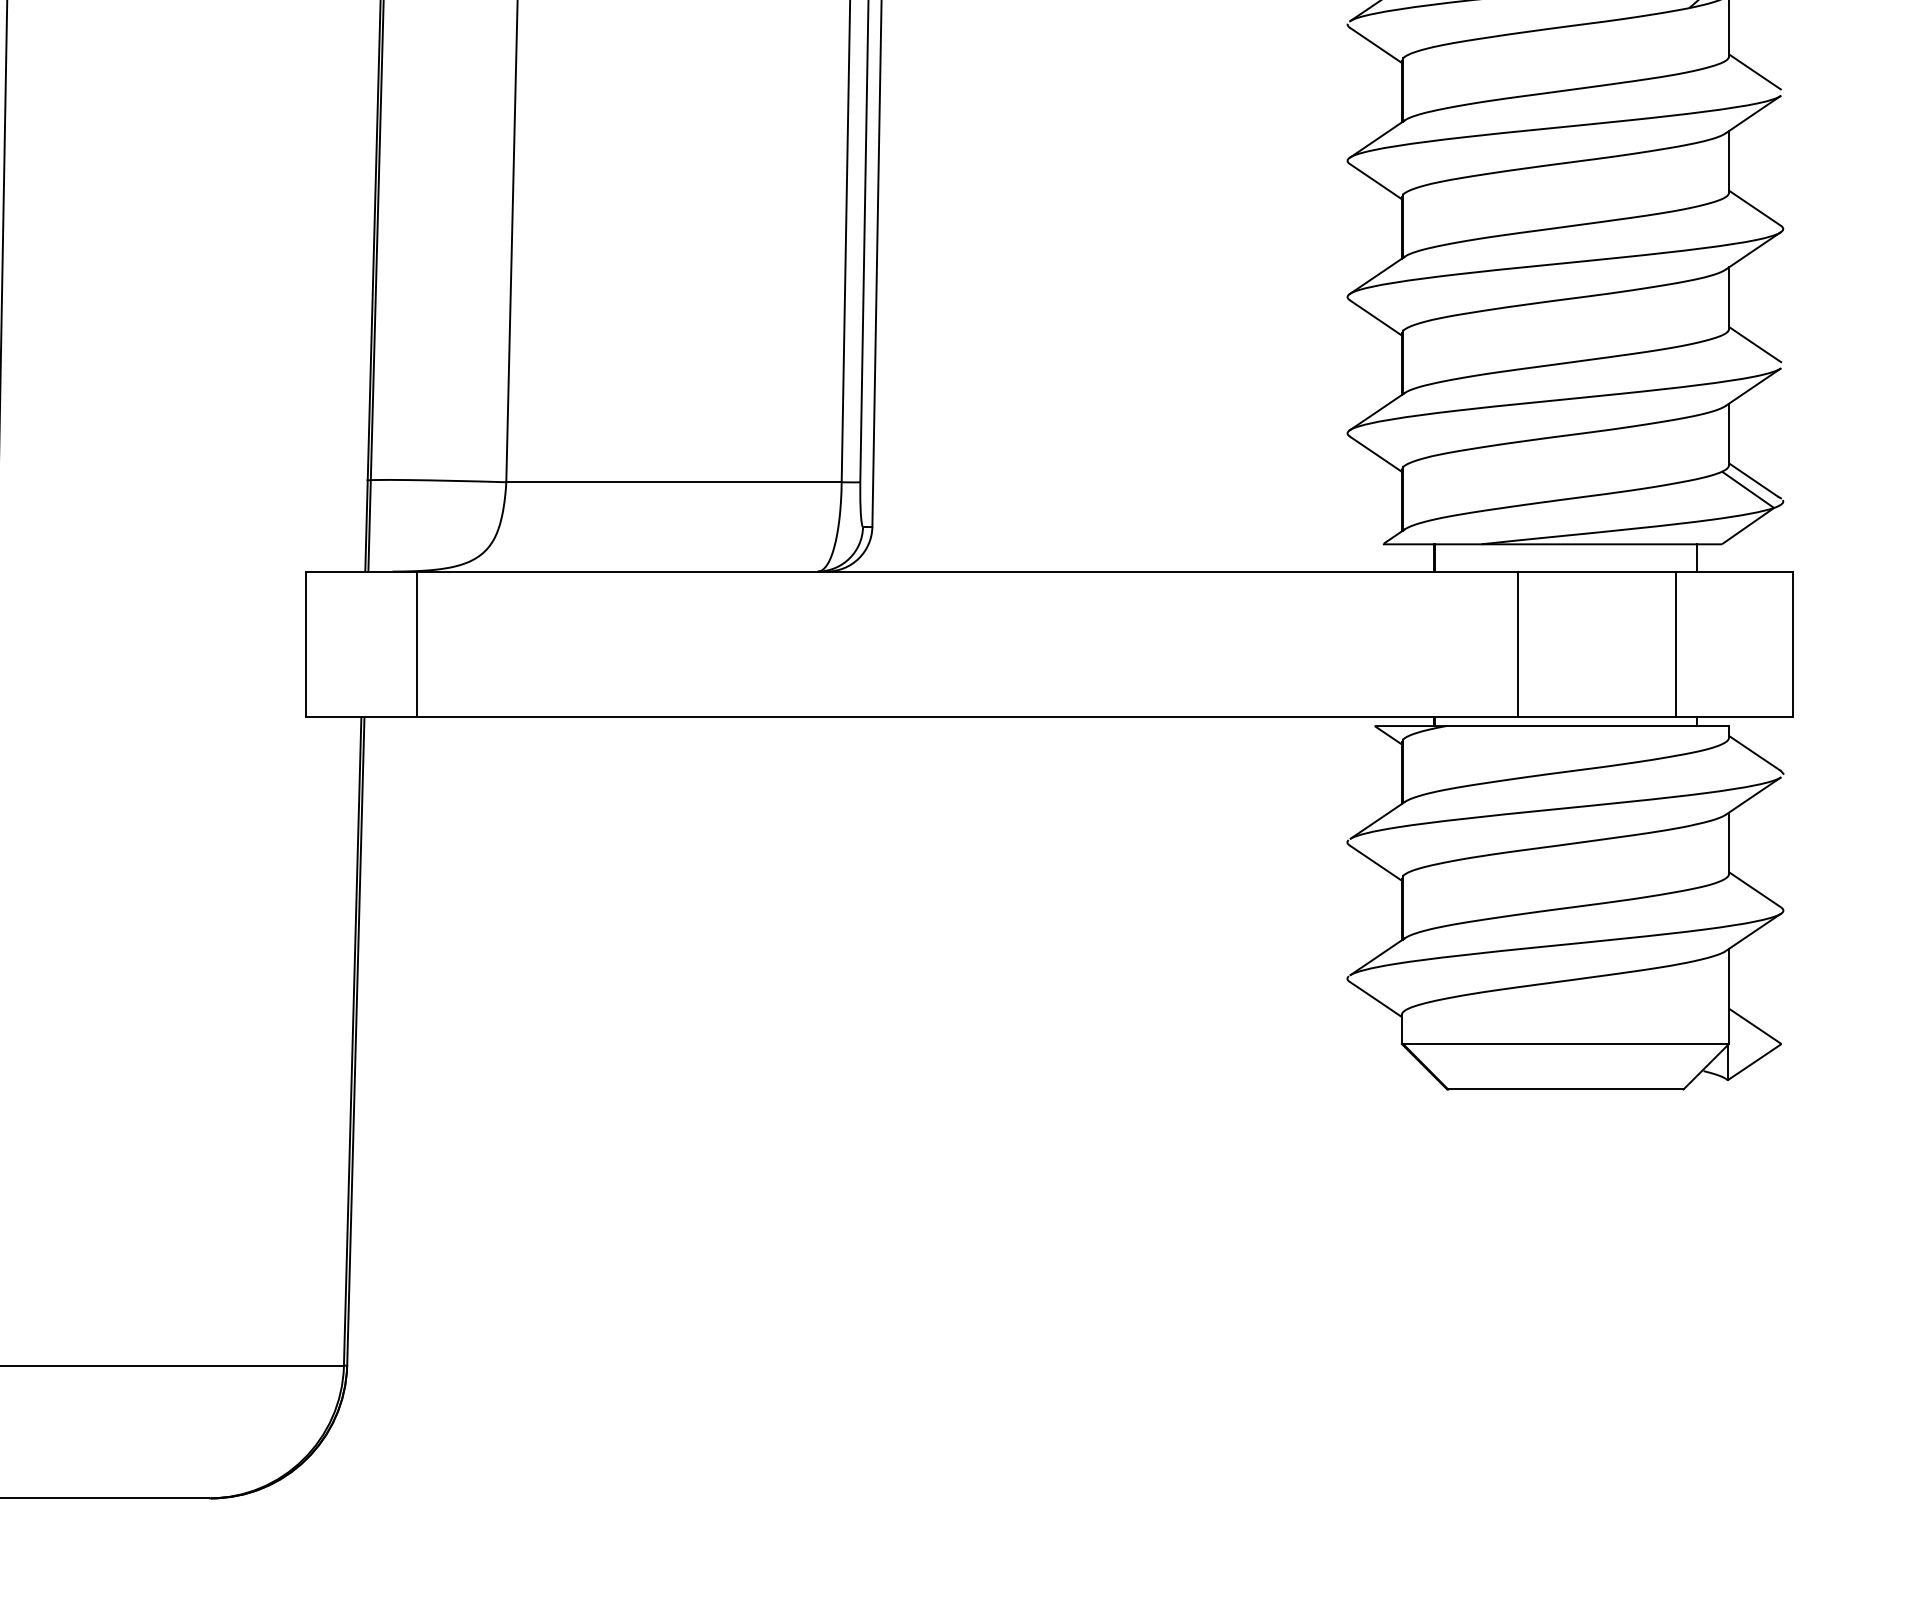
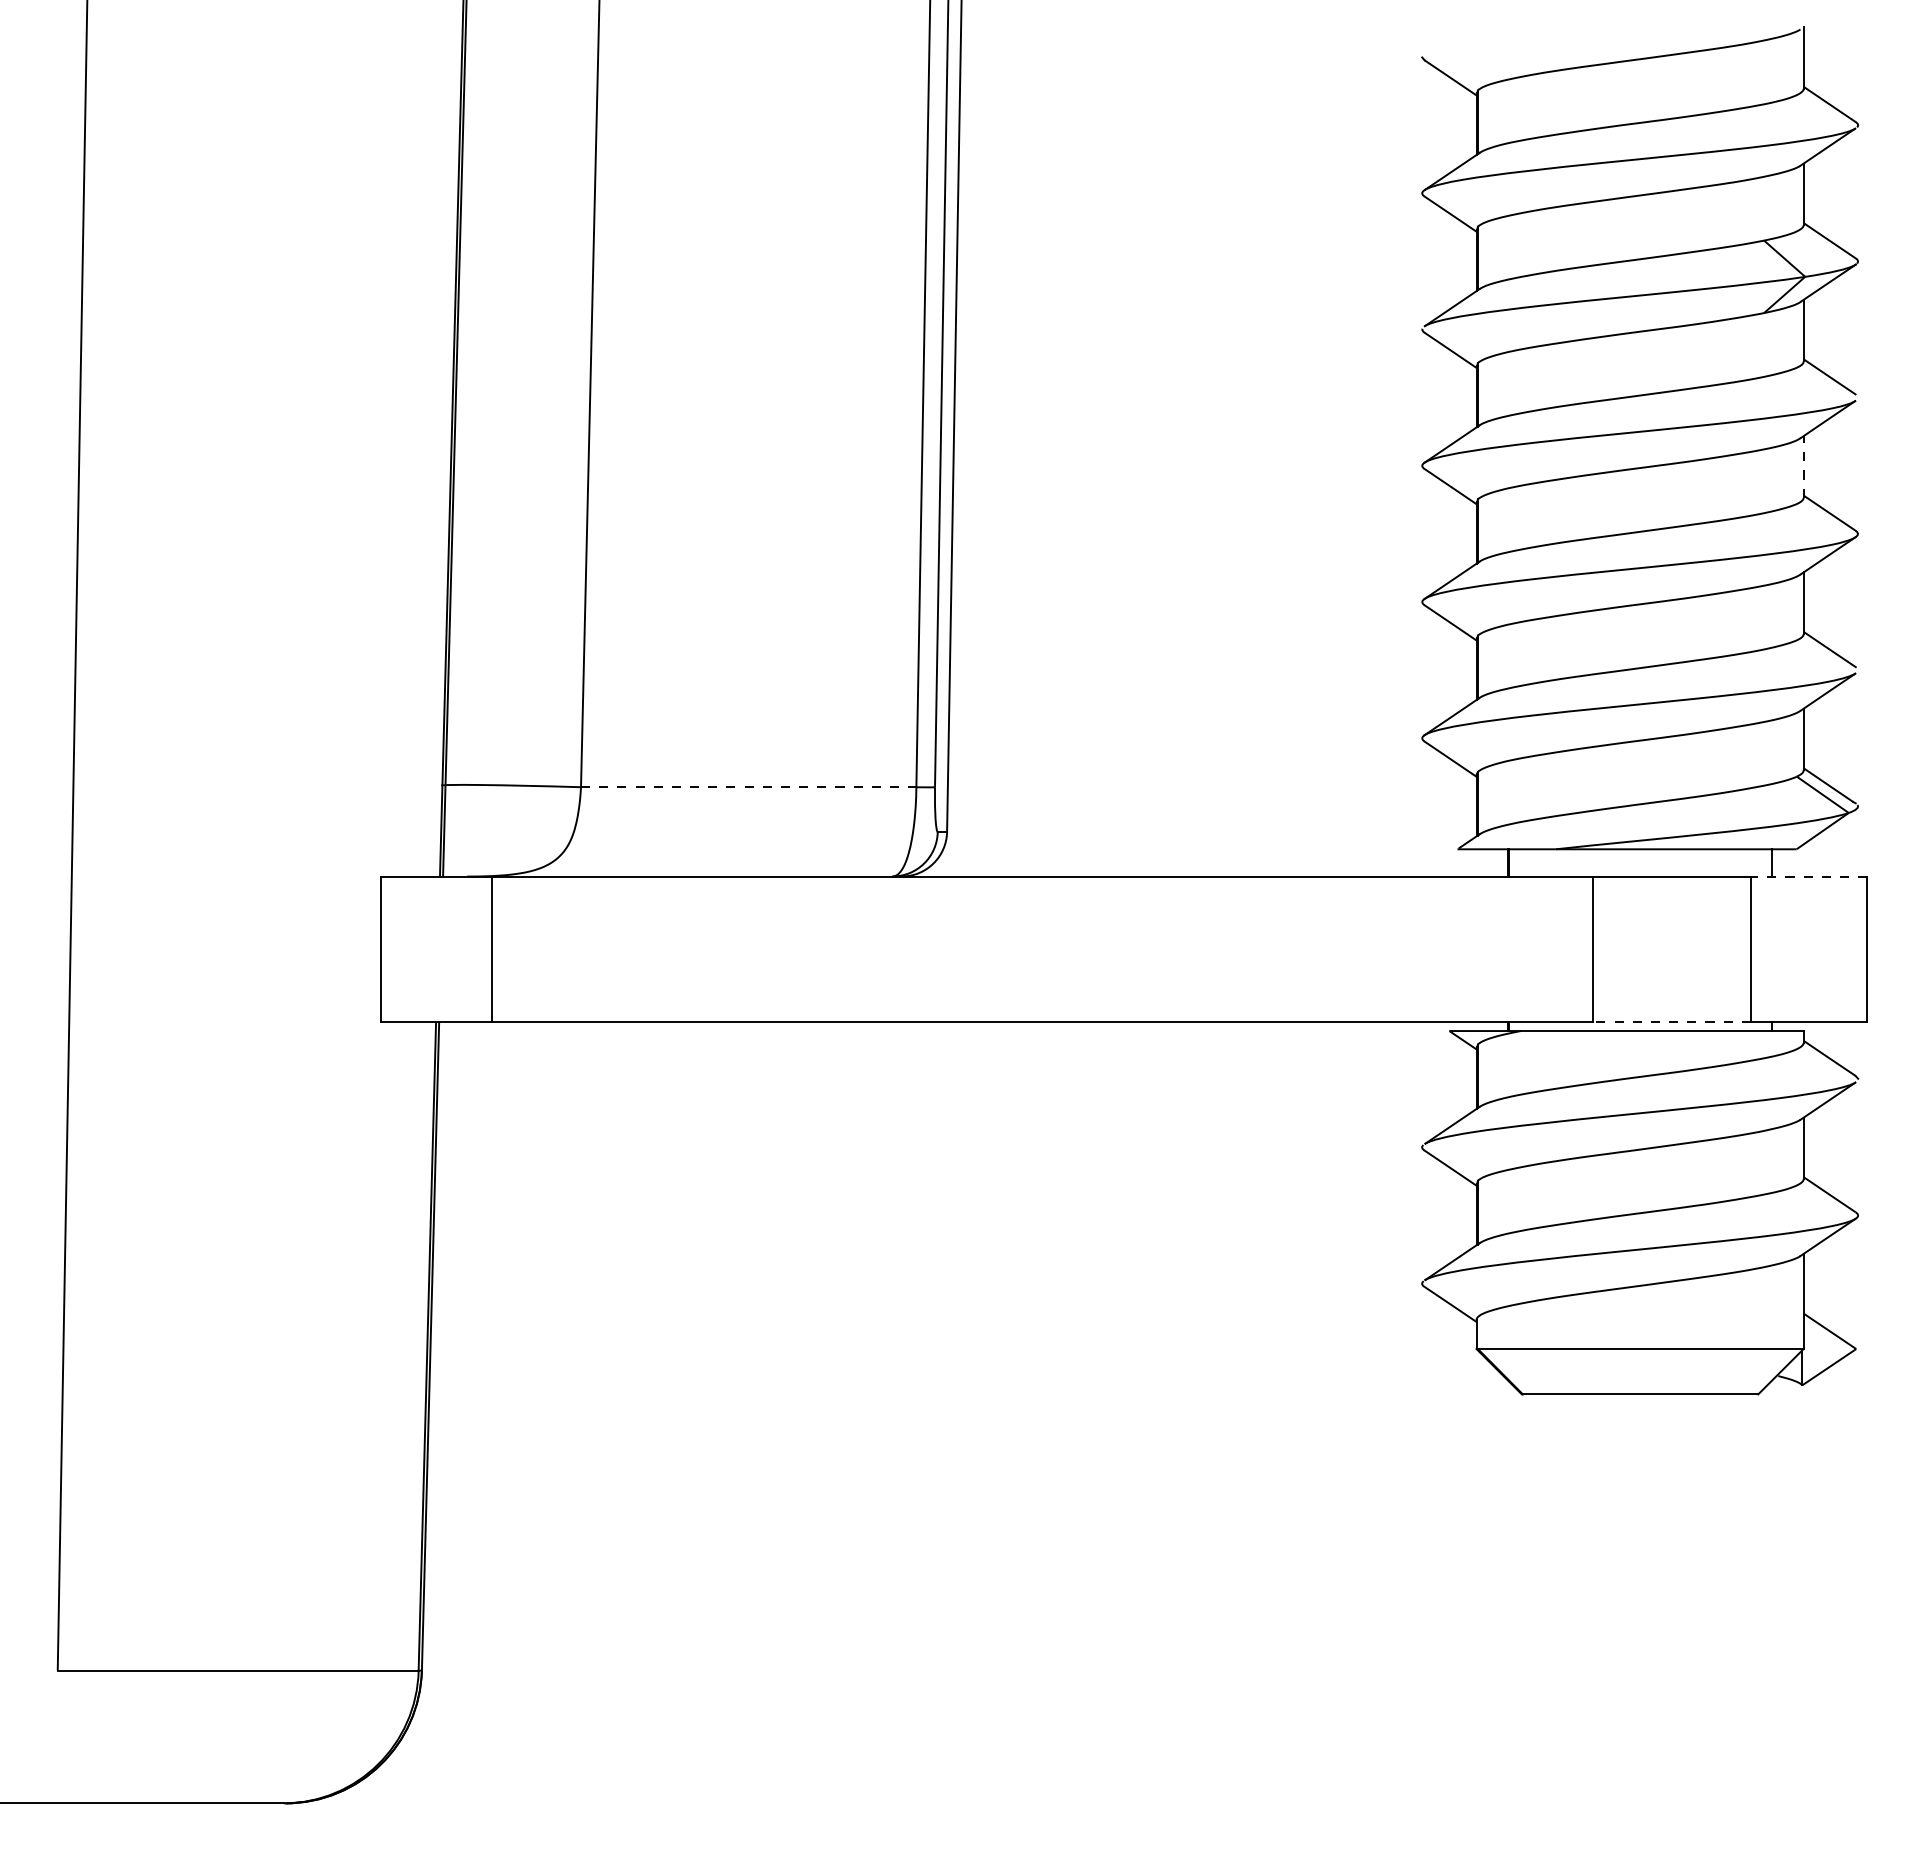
line: (1728, 161) -> (1803, 466), solid -> dashed
line: (673, 482) -> (748, 787), solid -> dashed
line: (1733, 571) -> (1808, 876), solid -> dashed
line: (1596, 716) -> (1671, 1021), solid -> dashed

